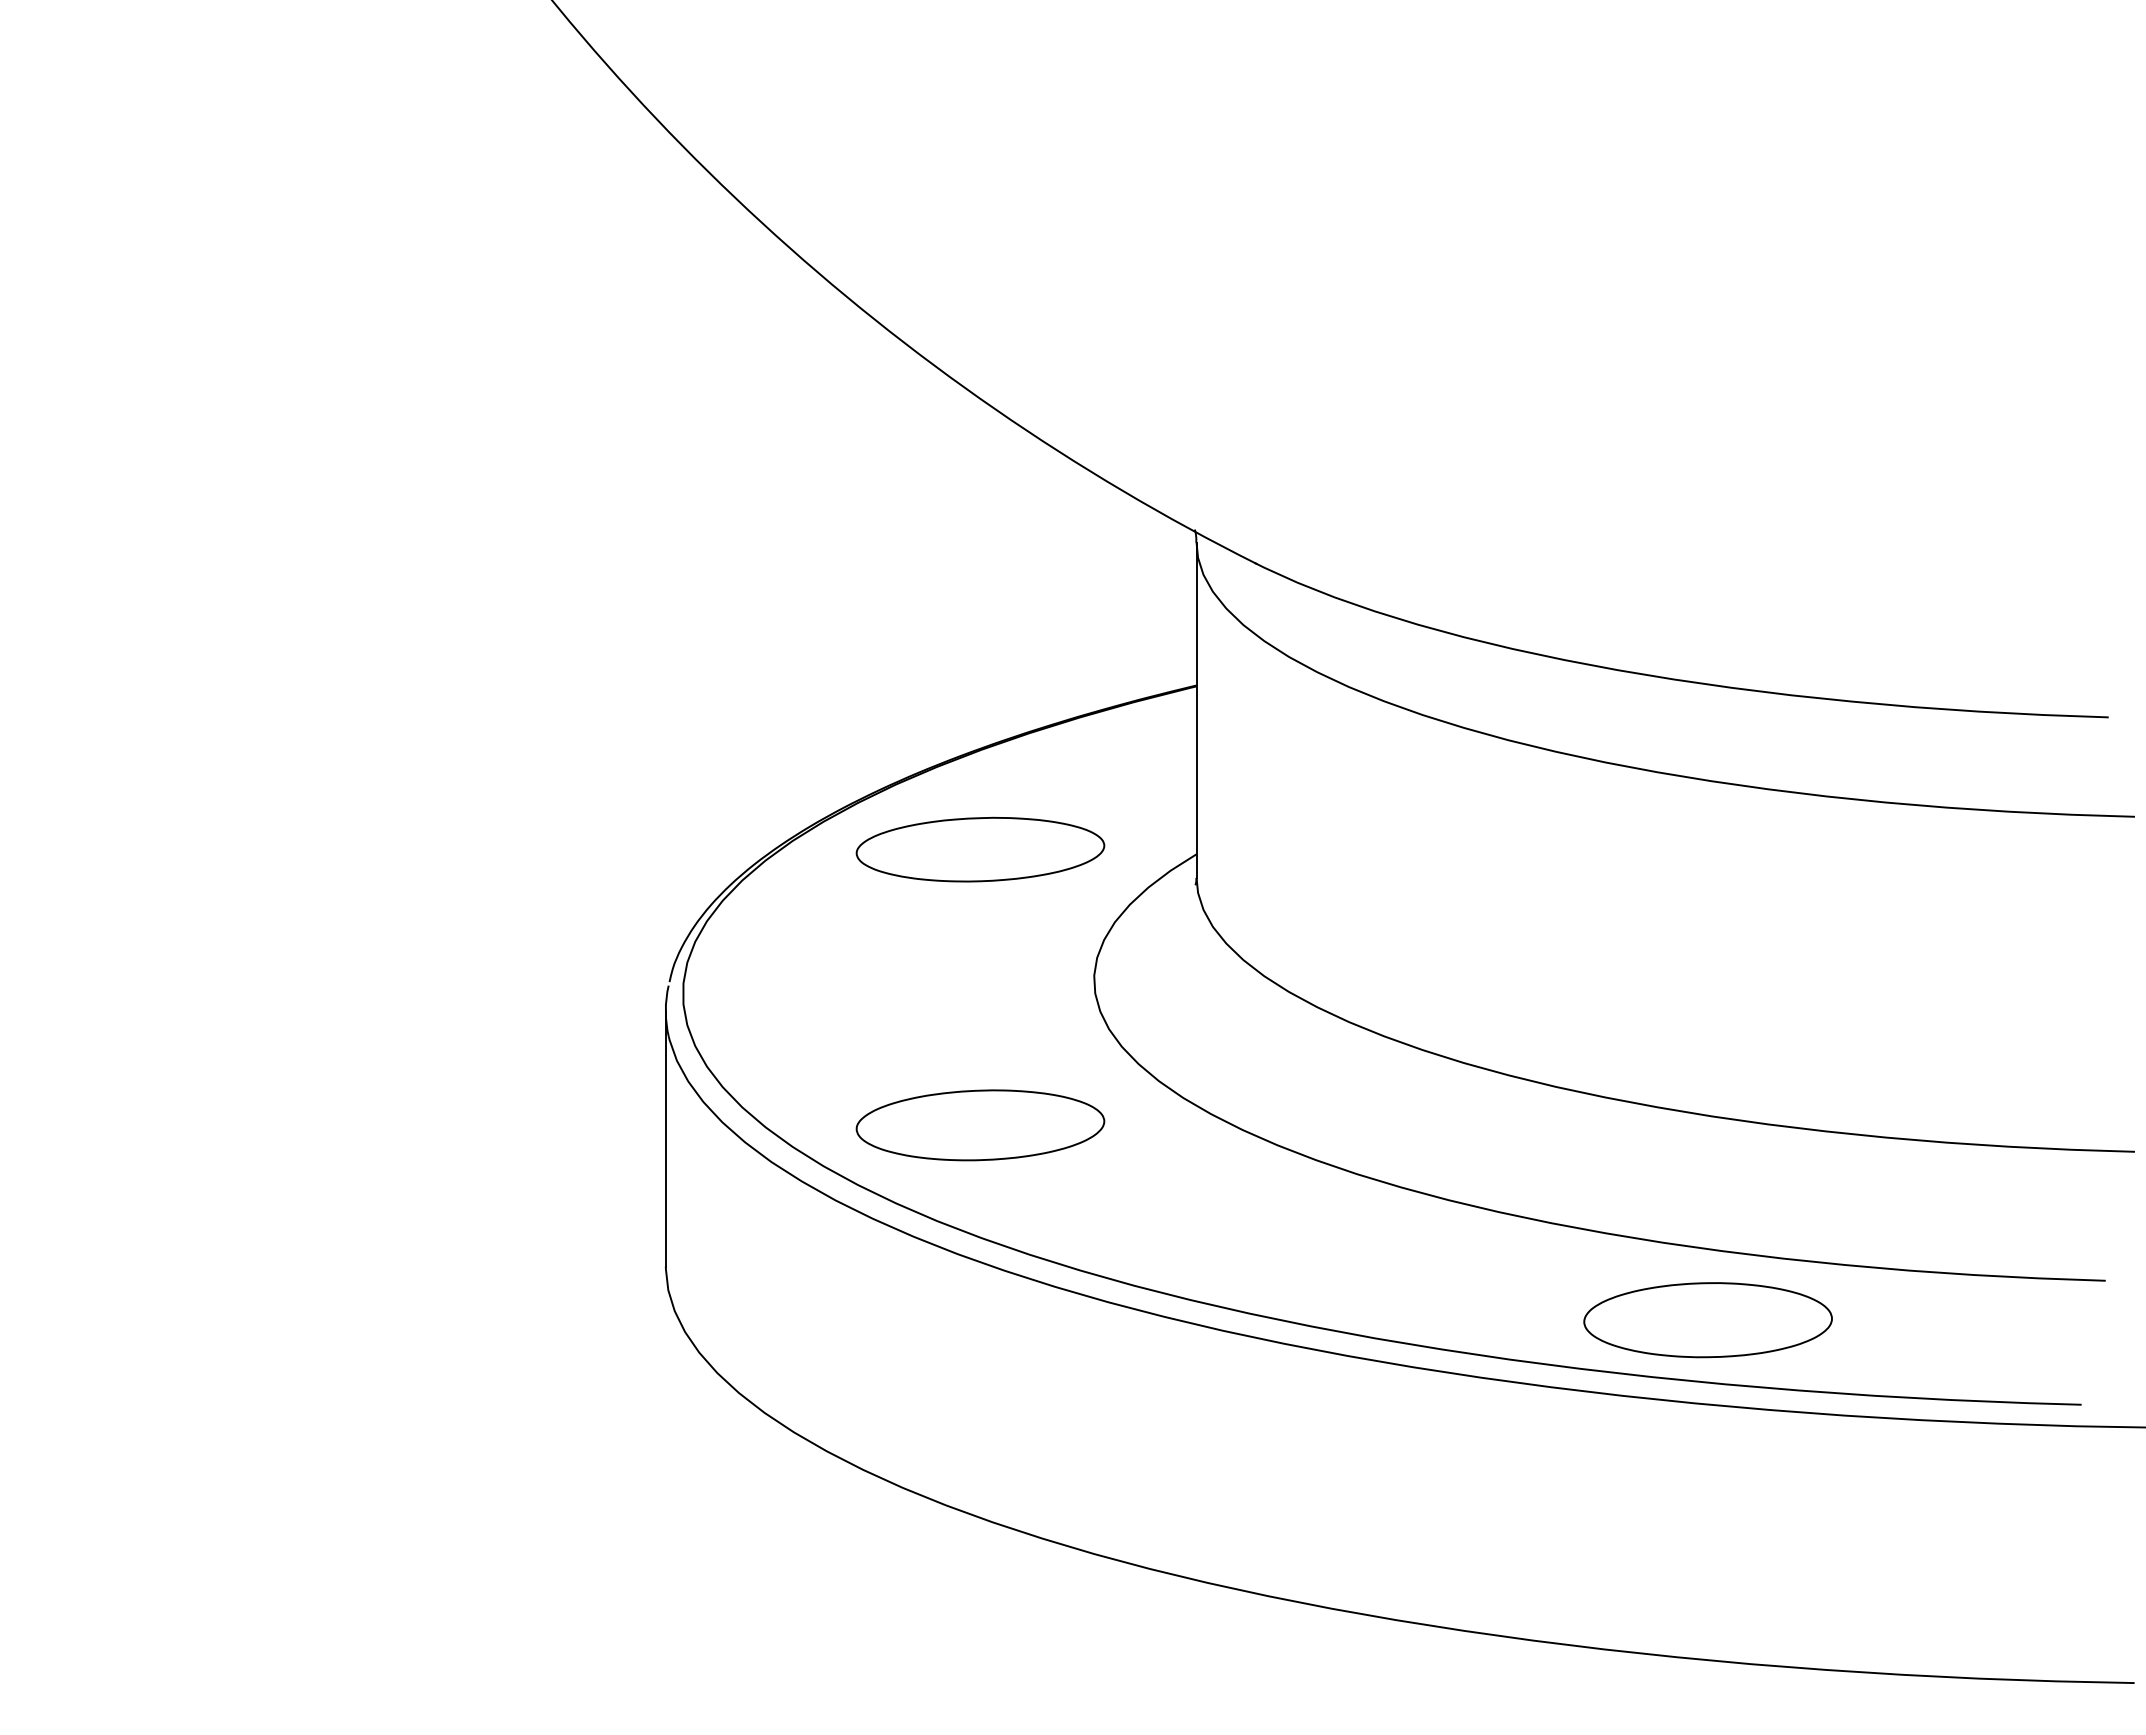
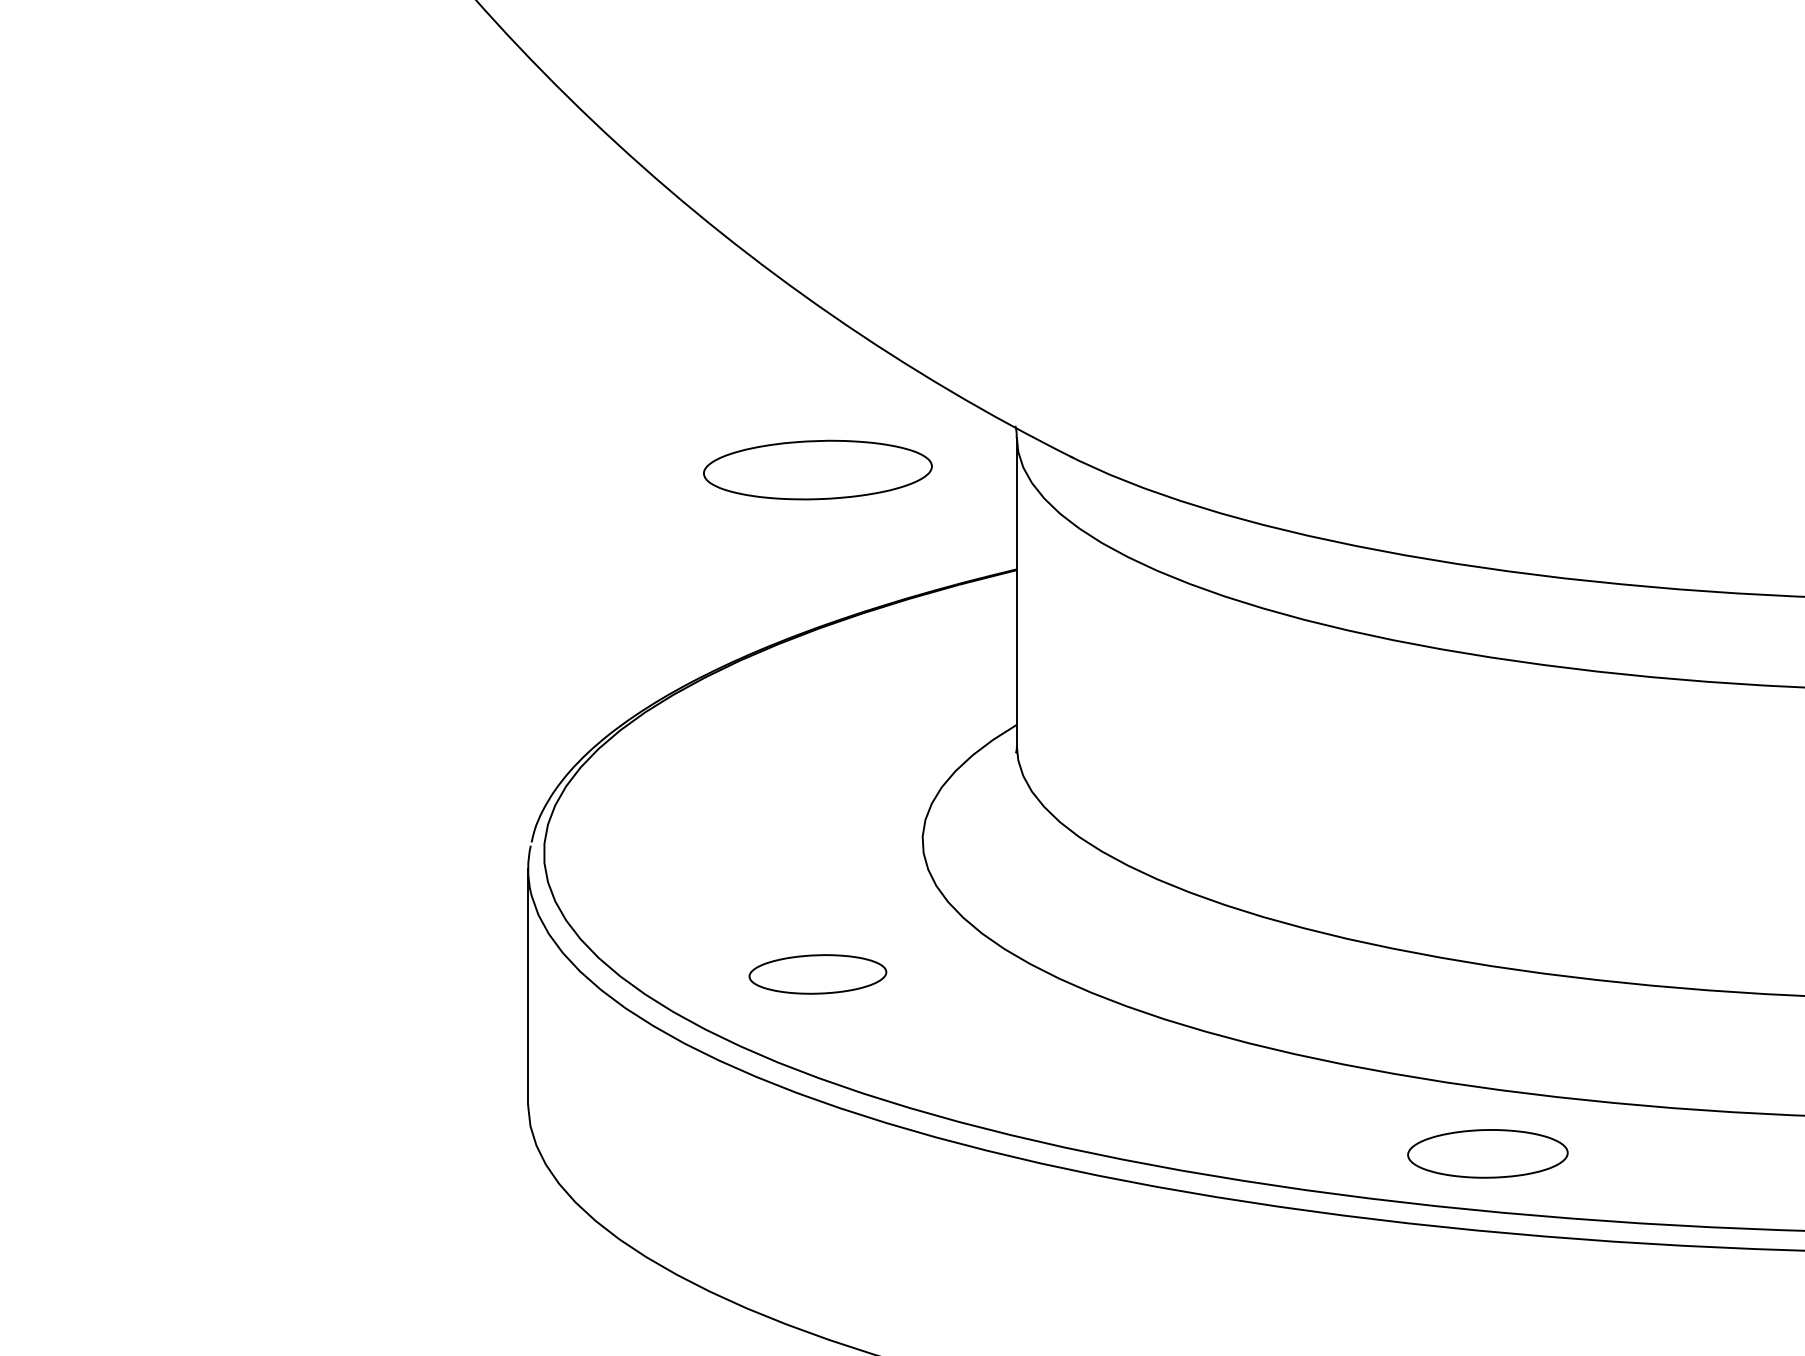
part: (980, 849) -> (817, 469), moved
part: (980, 1125) -> (817, 974), size x0.6
part: (1707, 1320) -> (1487, 1154), size x0.7

